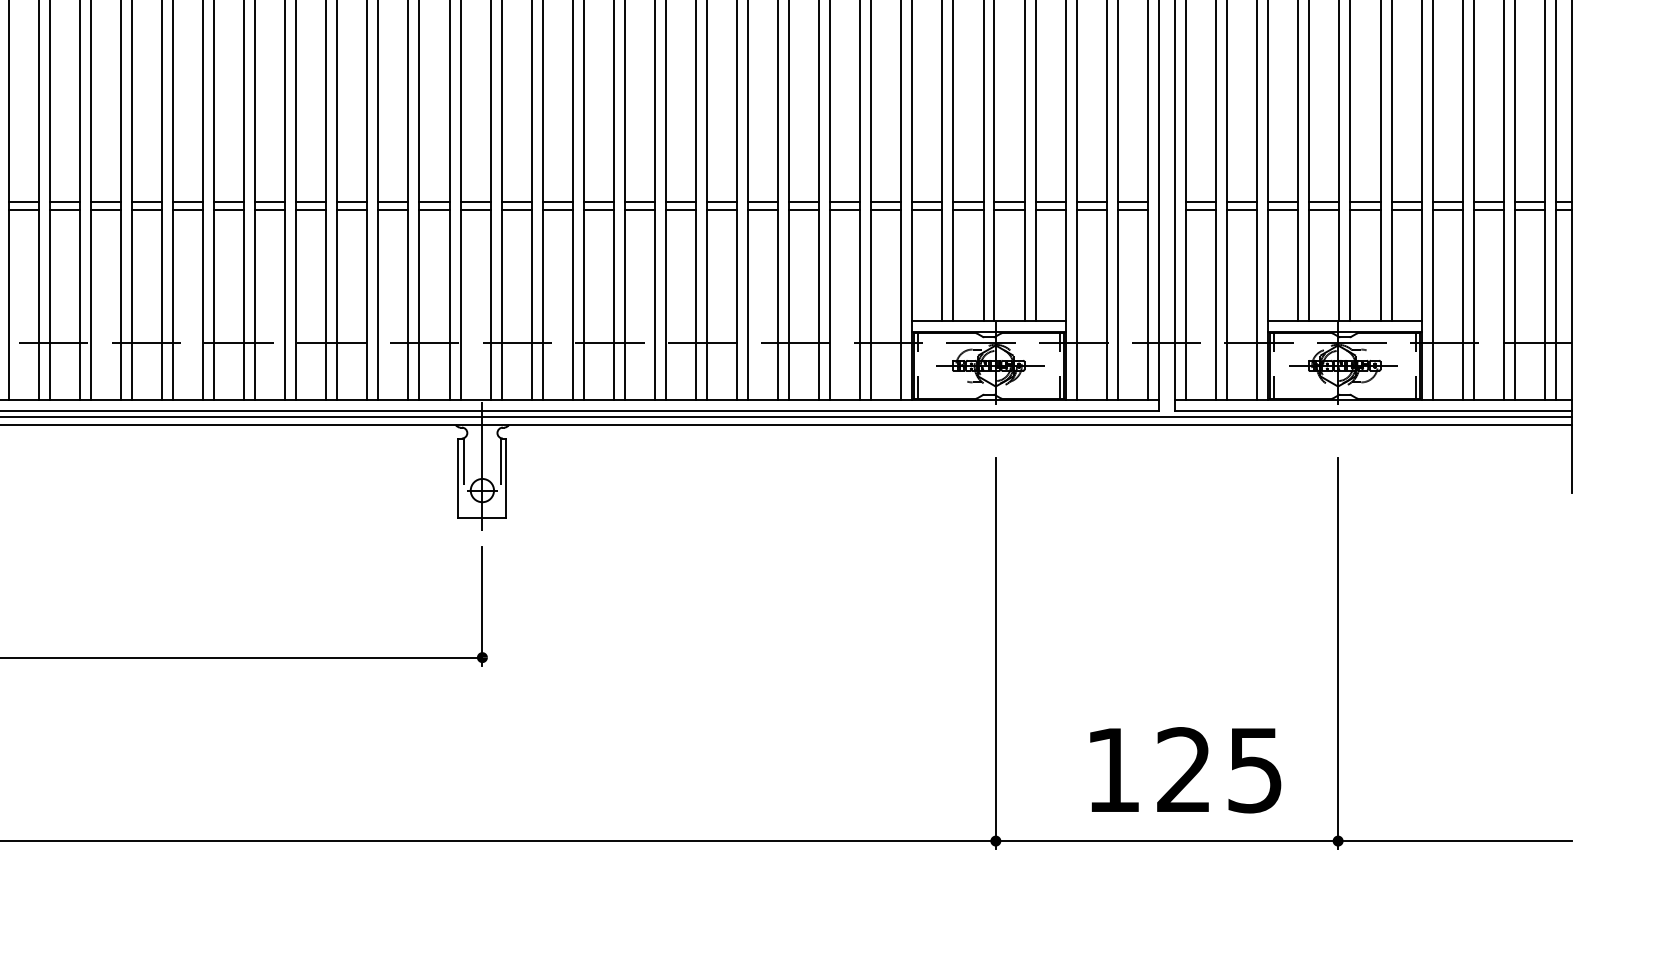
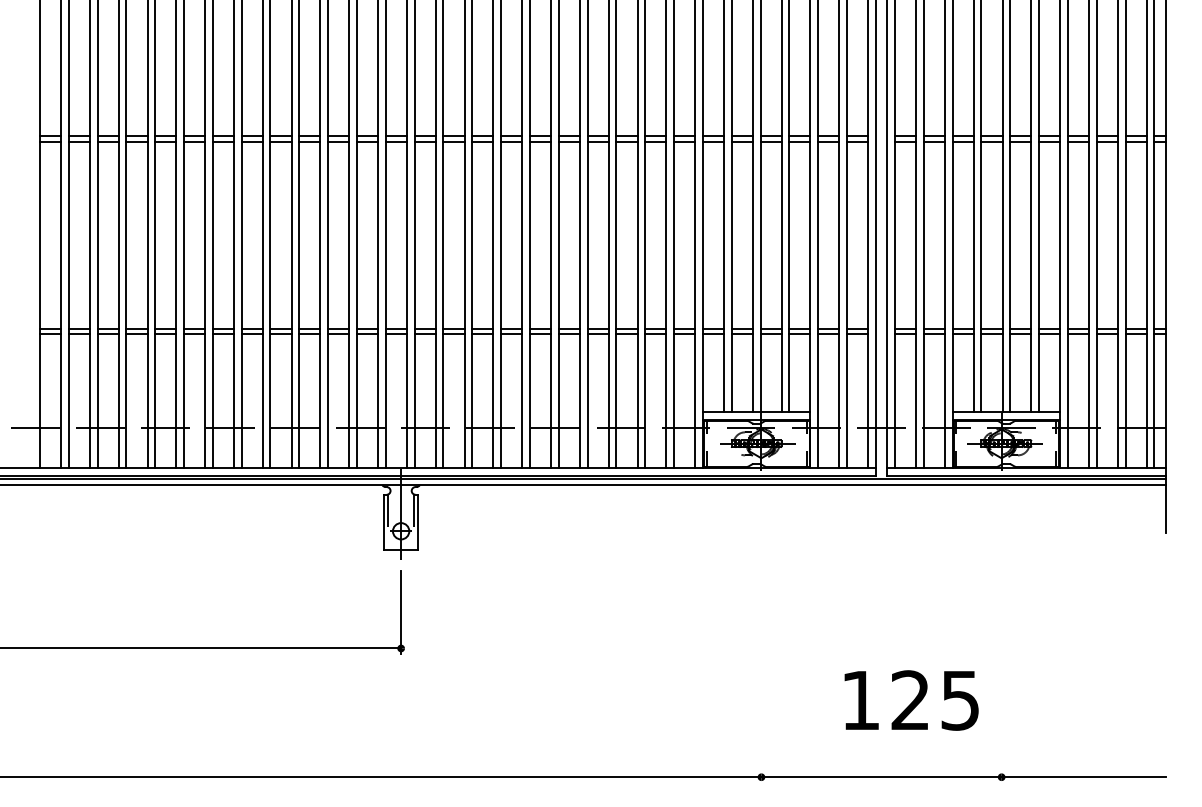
line: (995, 653) -> (761, 645), removed
line: (1337, 653) -> (1001, 645), removed
text: (1185, 770) -> (911, 700), moved

